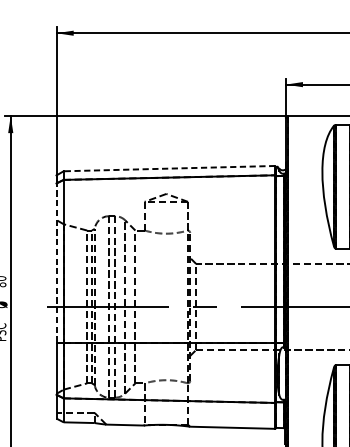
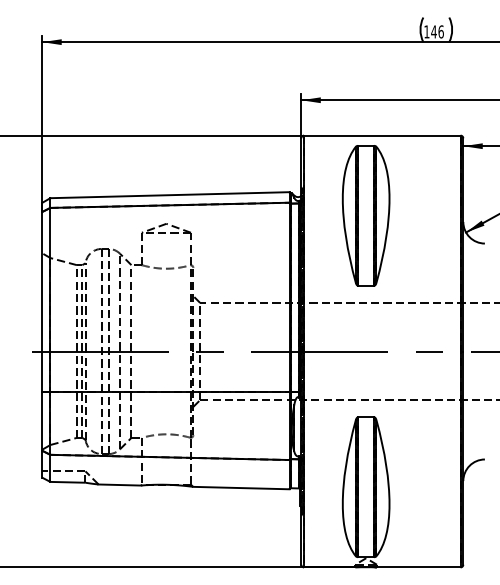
line: (169, 168) -> (169, 195), dashed -> solid
line: (56, 262) -> (42, 301), dashed -> solid

